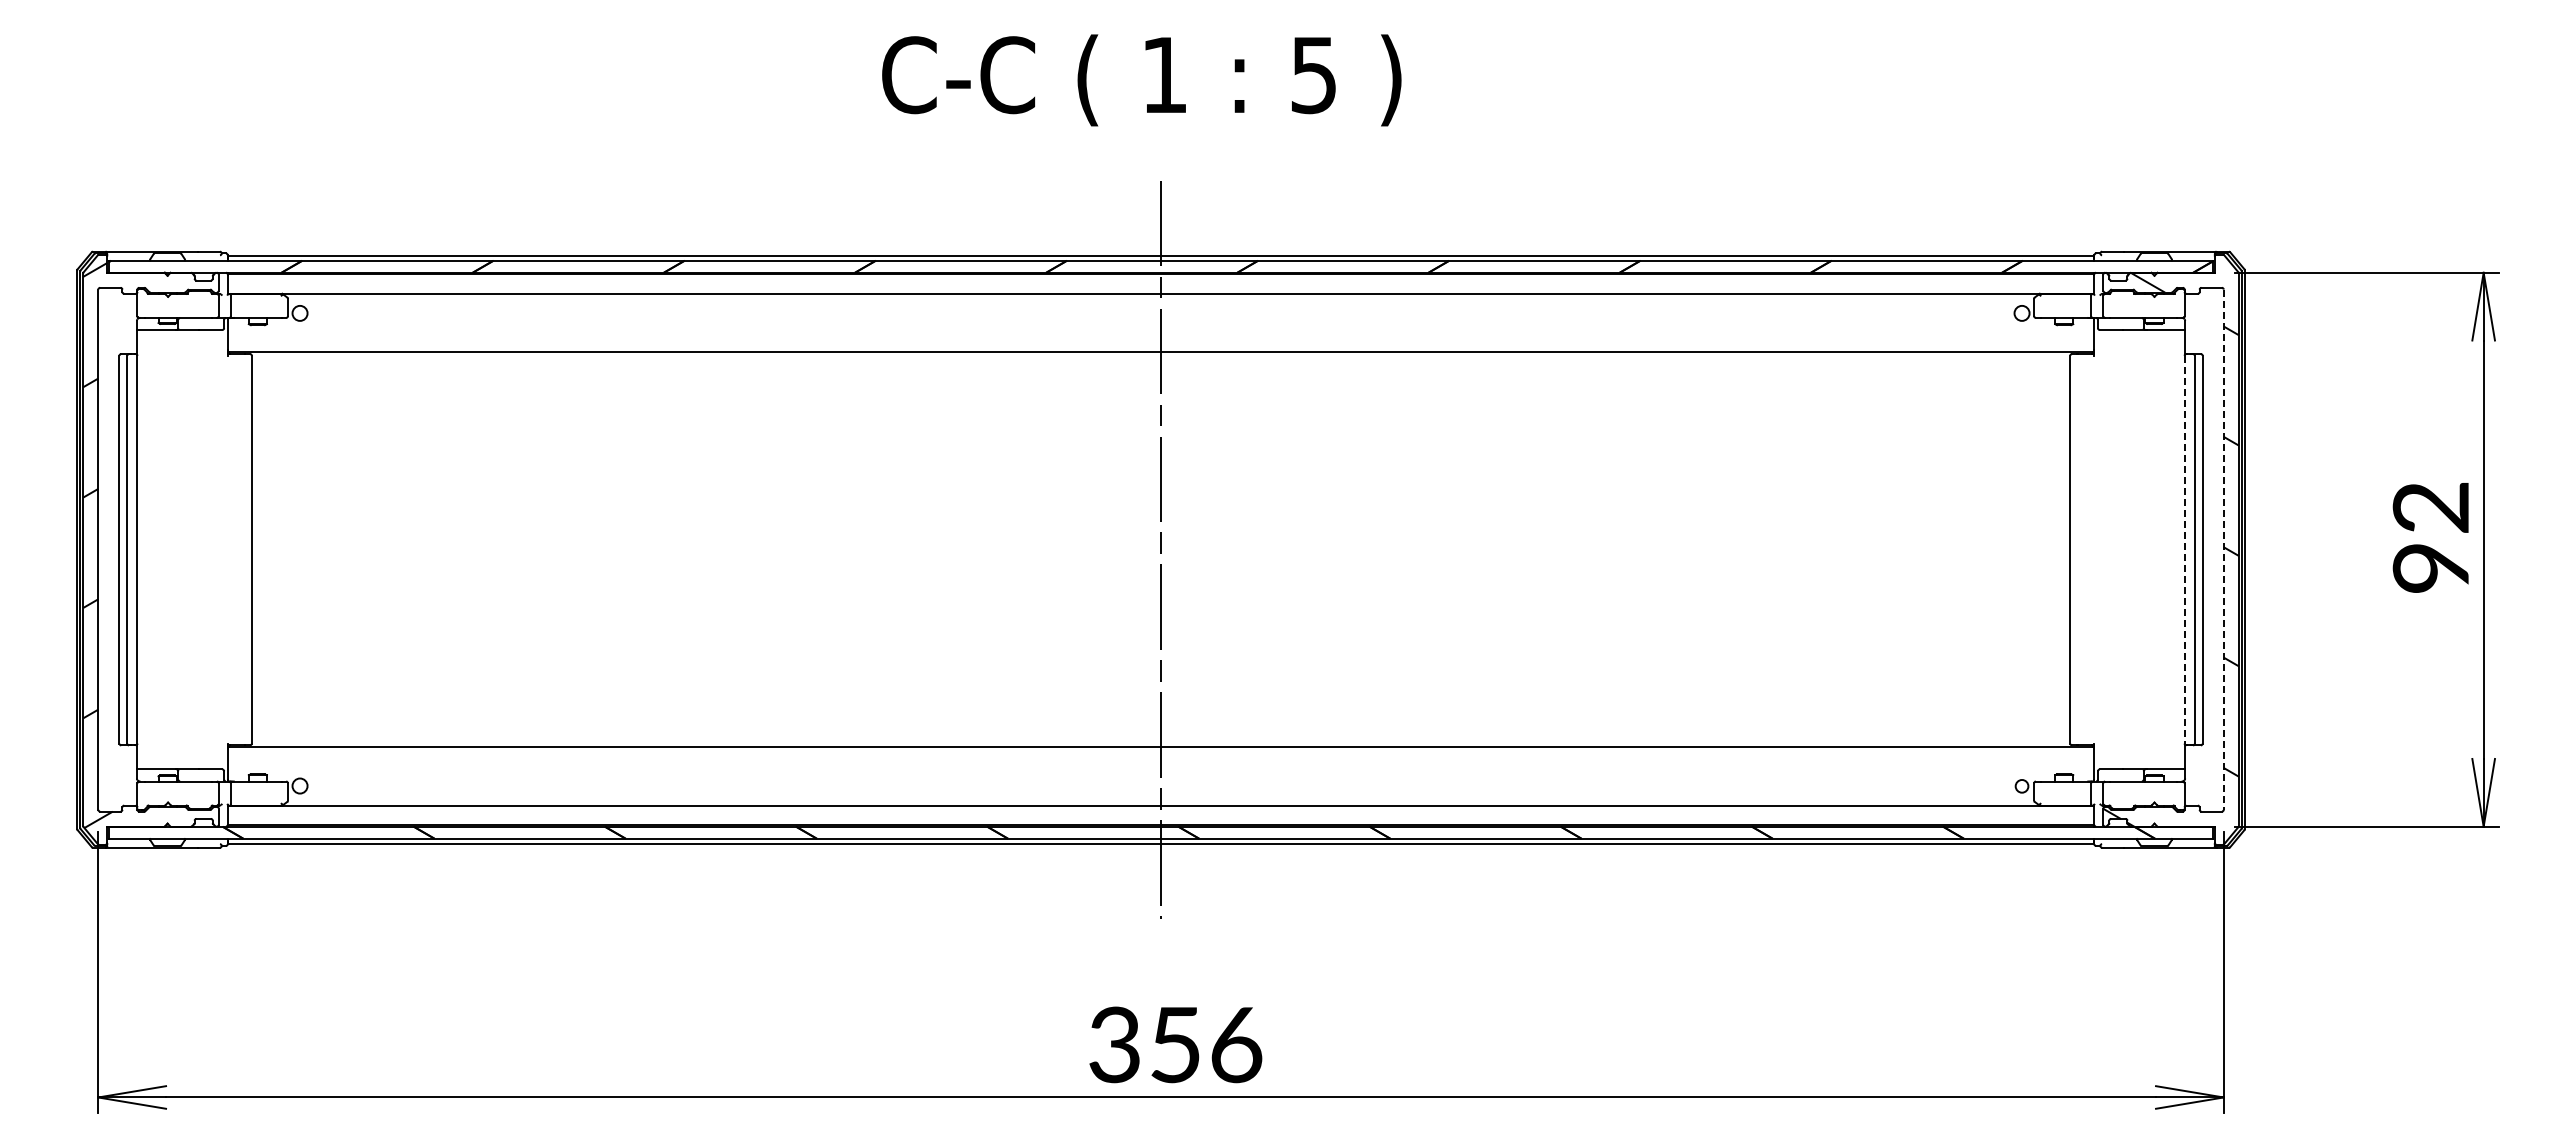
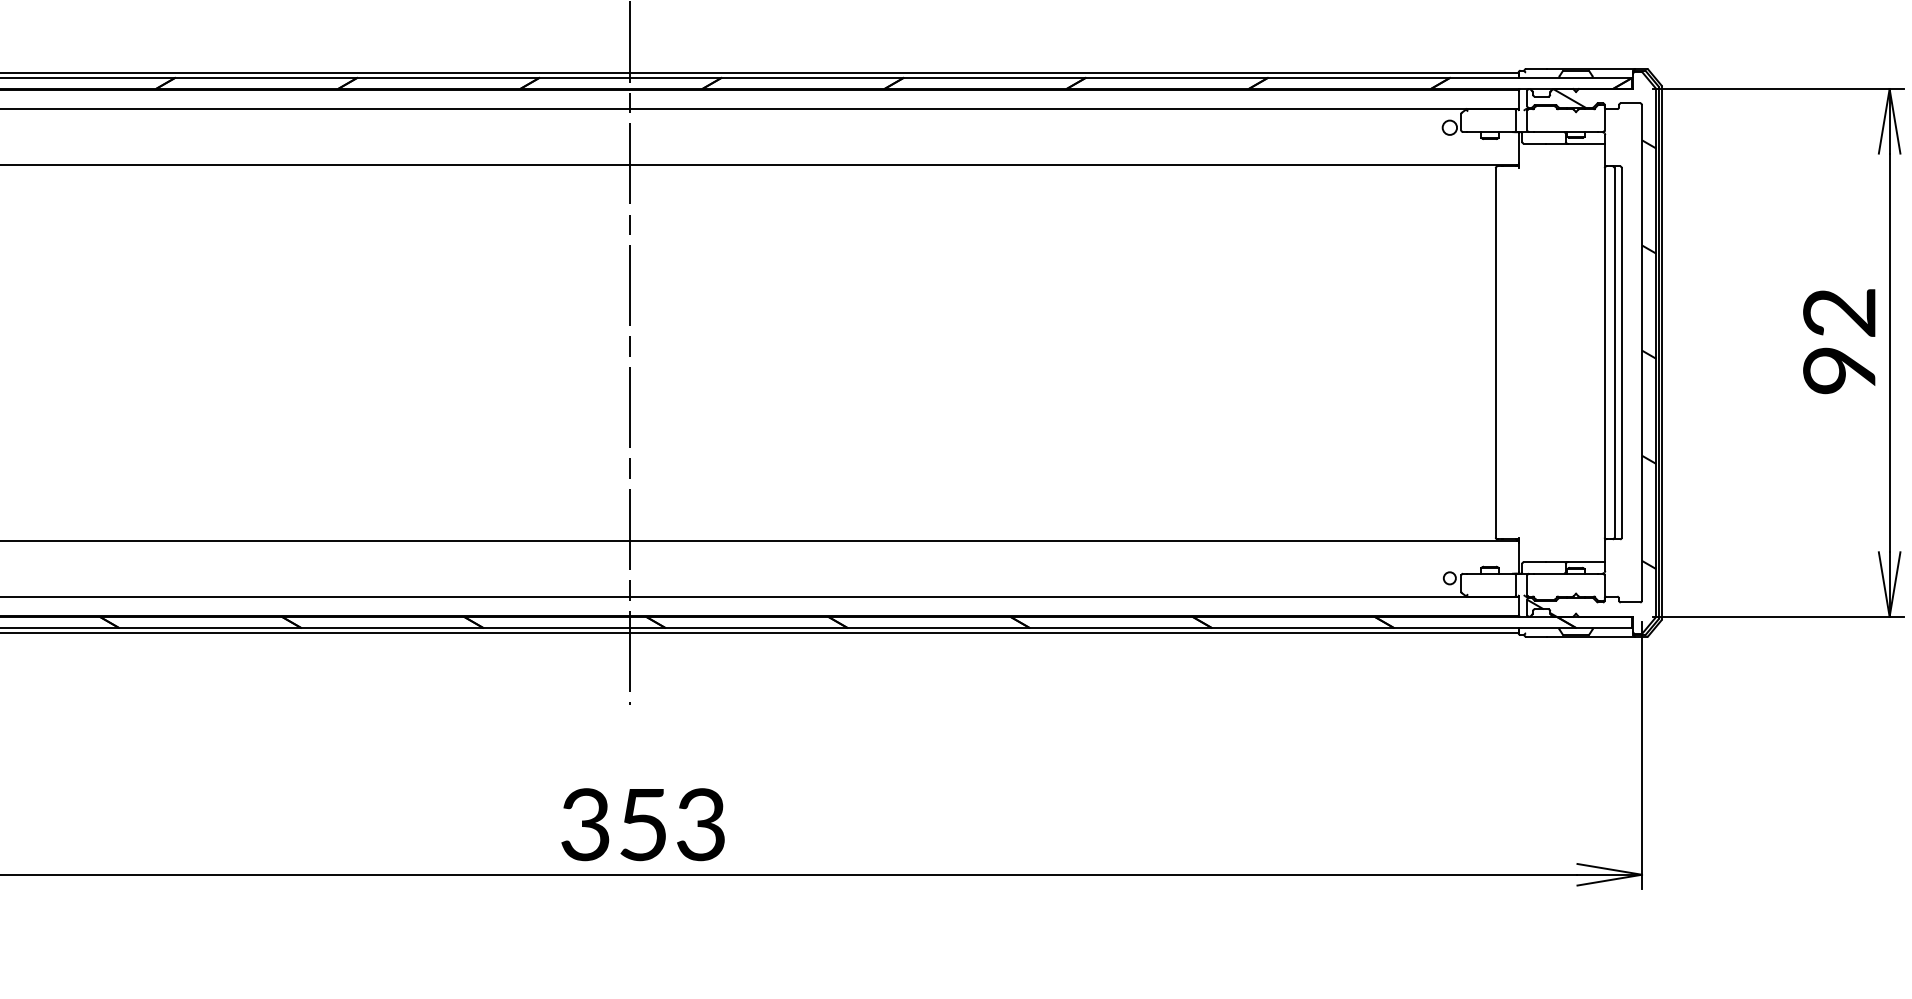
line: (2184, 549) -> (1604, 352), dashed -> solid
line: (2223, 550) -> (1641, 353), dashed -> solid
text: (1236, 1044) -> (701, 824), 356 -> 353

